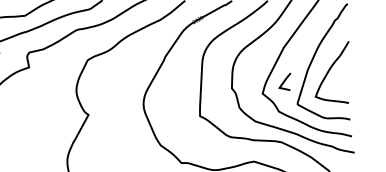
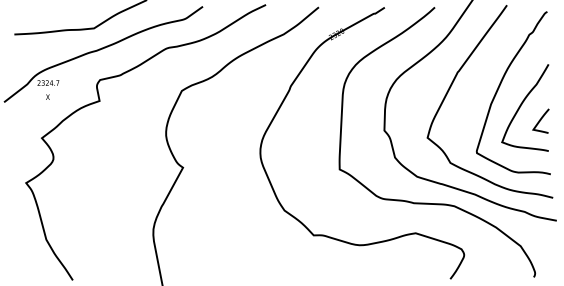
curve: (284, 81) -> (540, 120), moved

